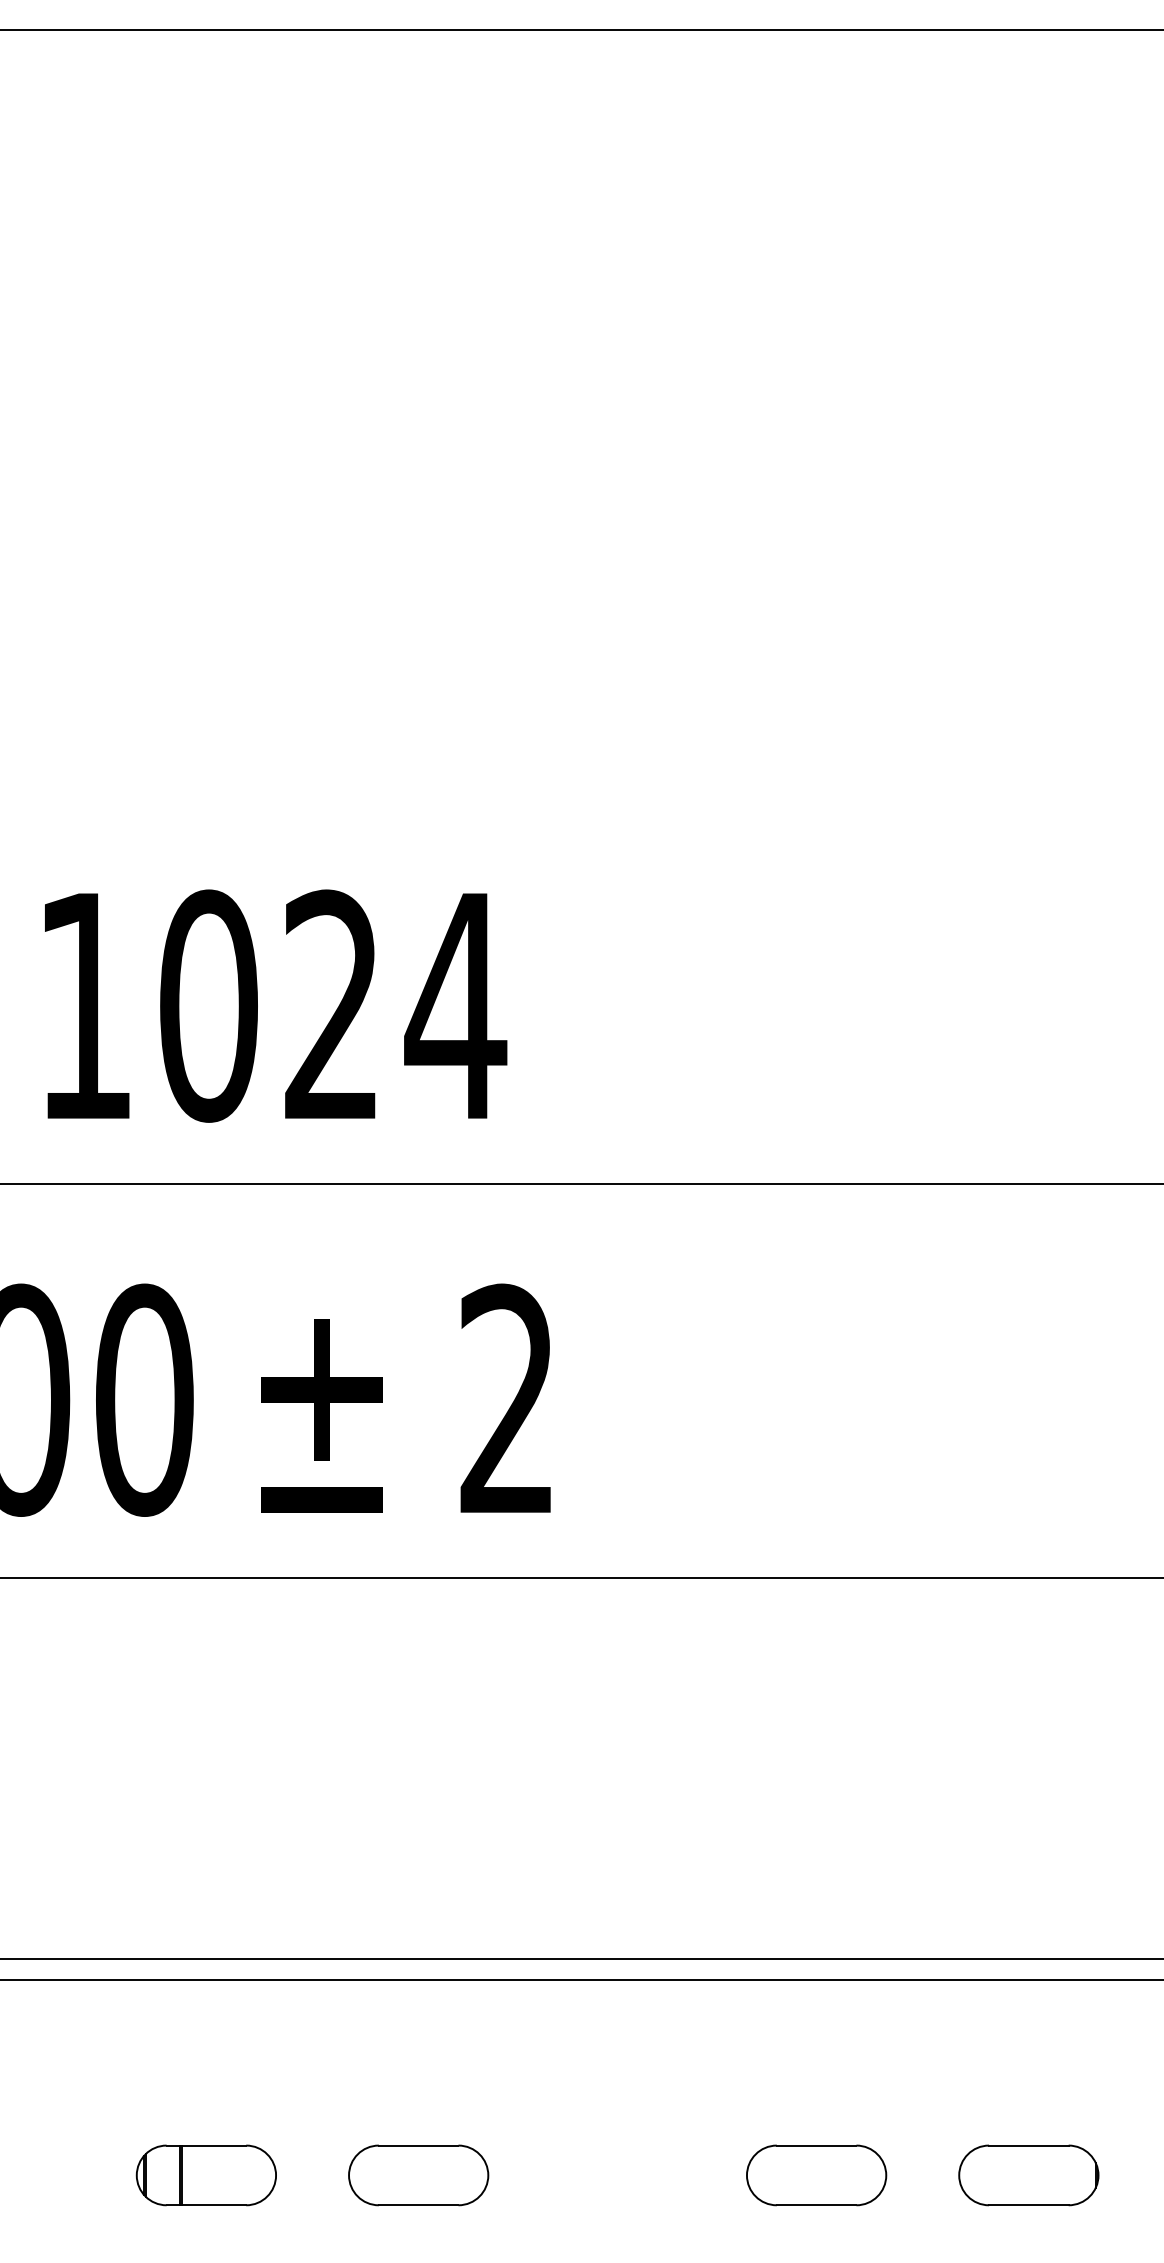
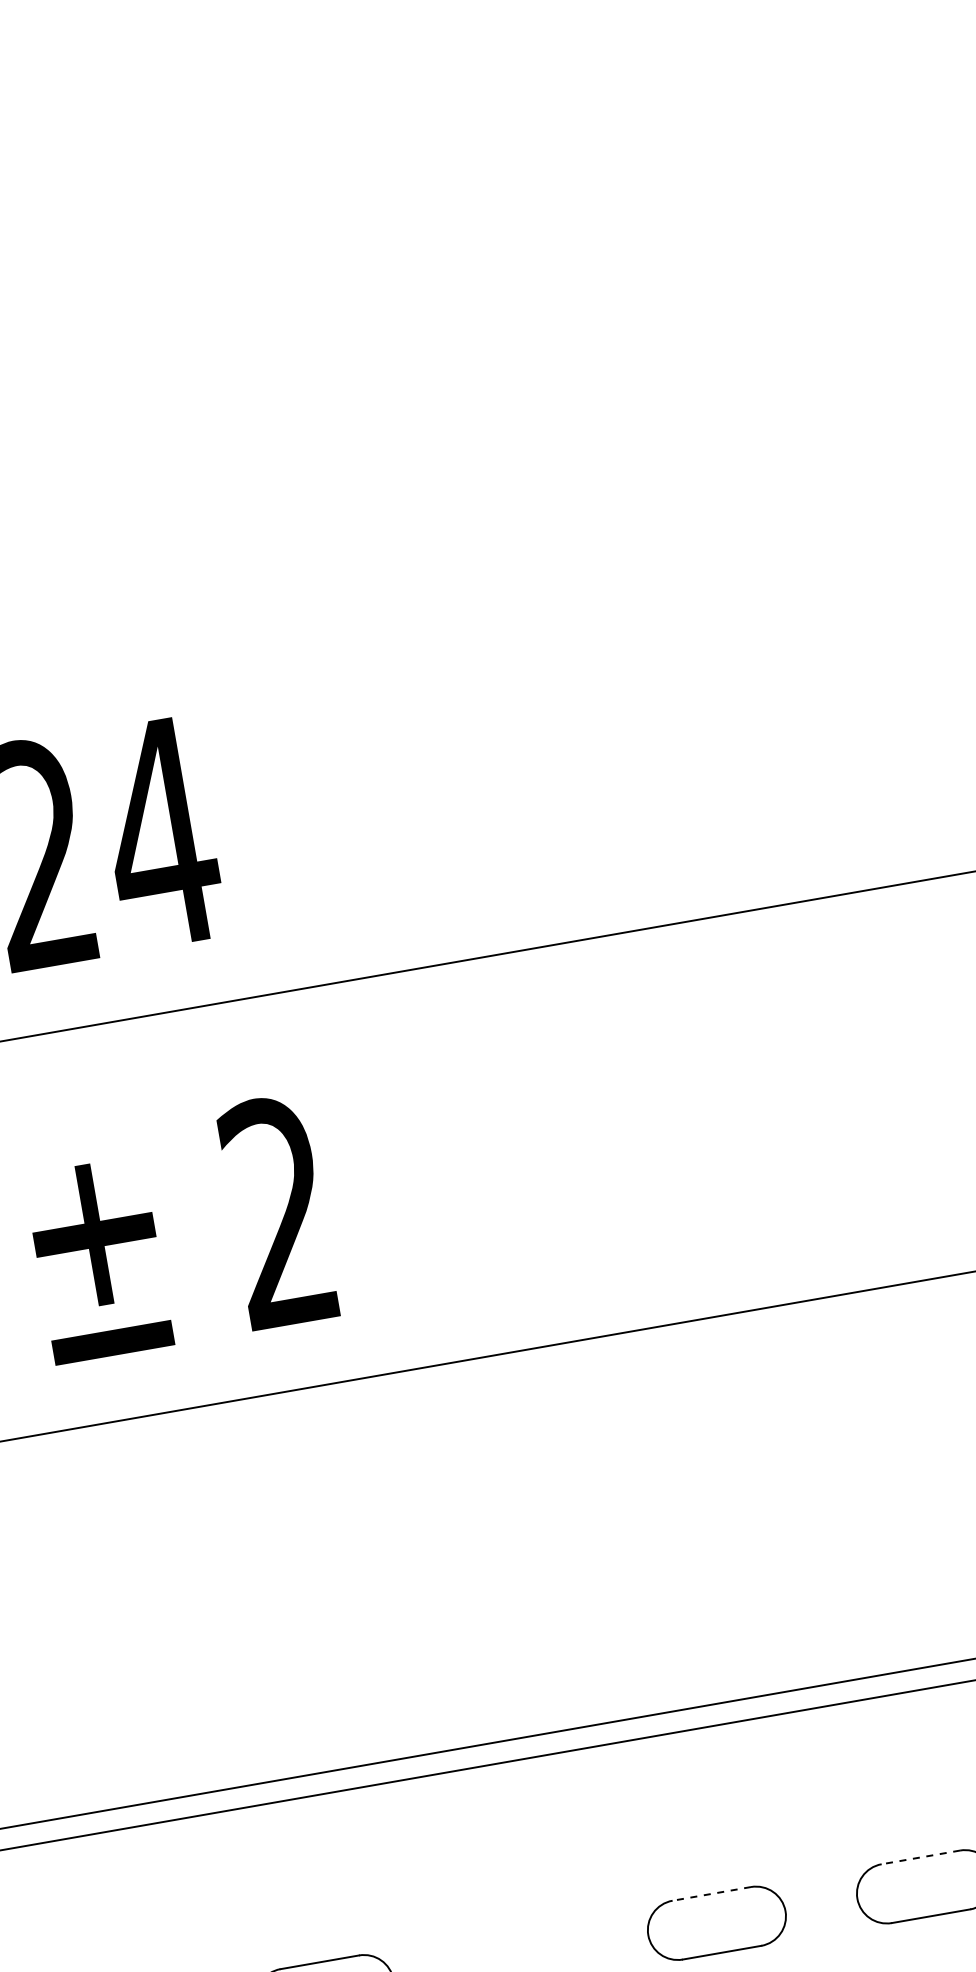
line: (816, 2145) -> (711, 1893), solid -> dashed
line: (1028, 2145) -> (920, 1857), solid -> dashed

